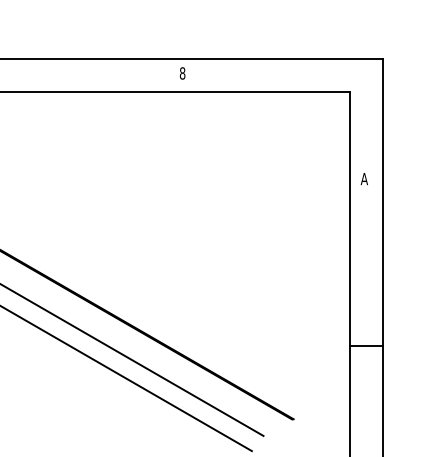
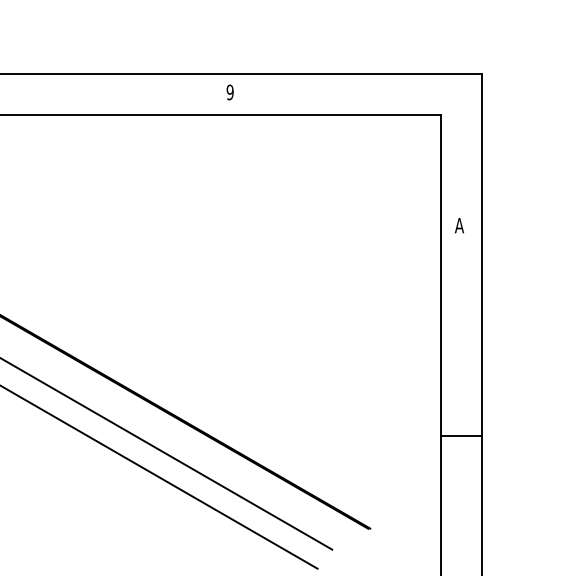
text: (182, 73) -> (230, 92), 8 -> 9

